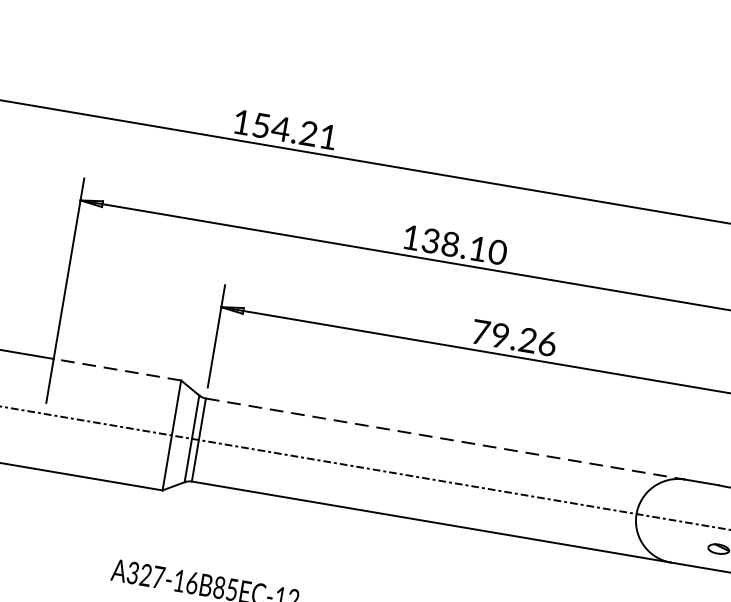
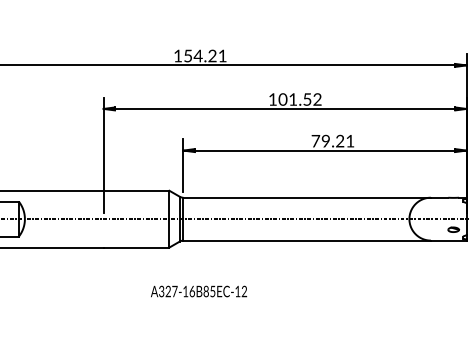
text: (462, 246) -> (299, 99), 138.10 -> 101.52
text: (547, 344) -> (350, 141), 79.26 -> 79.21
line: (117, 369) -> (136, 190), dashed -> solid
line: (446, 438) -> (307, 197), dashed -> solid

